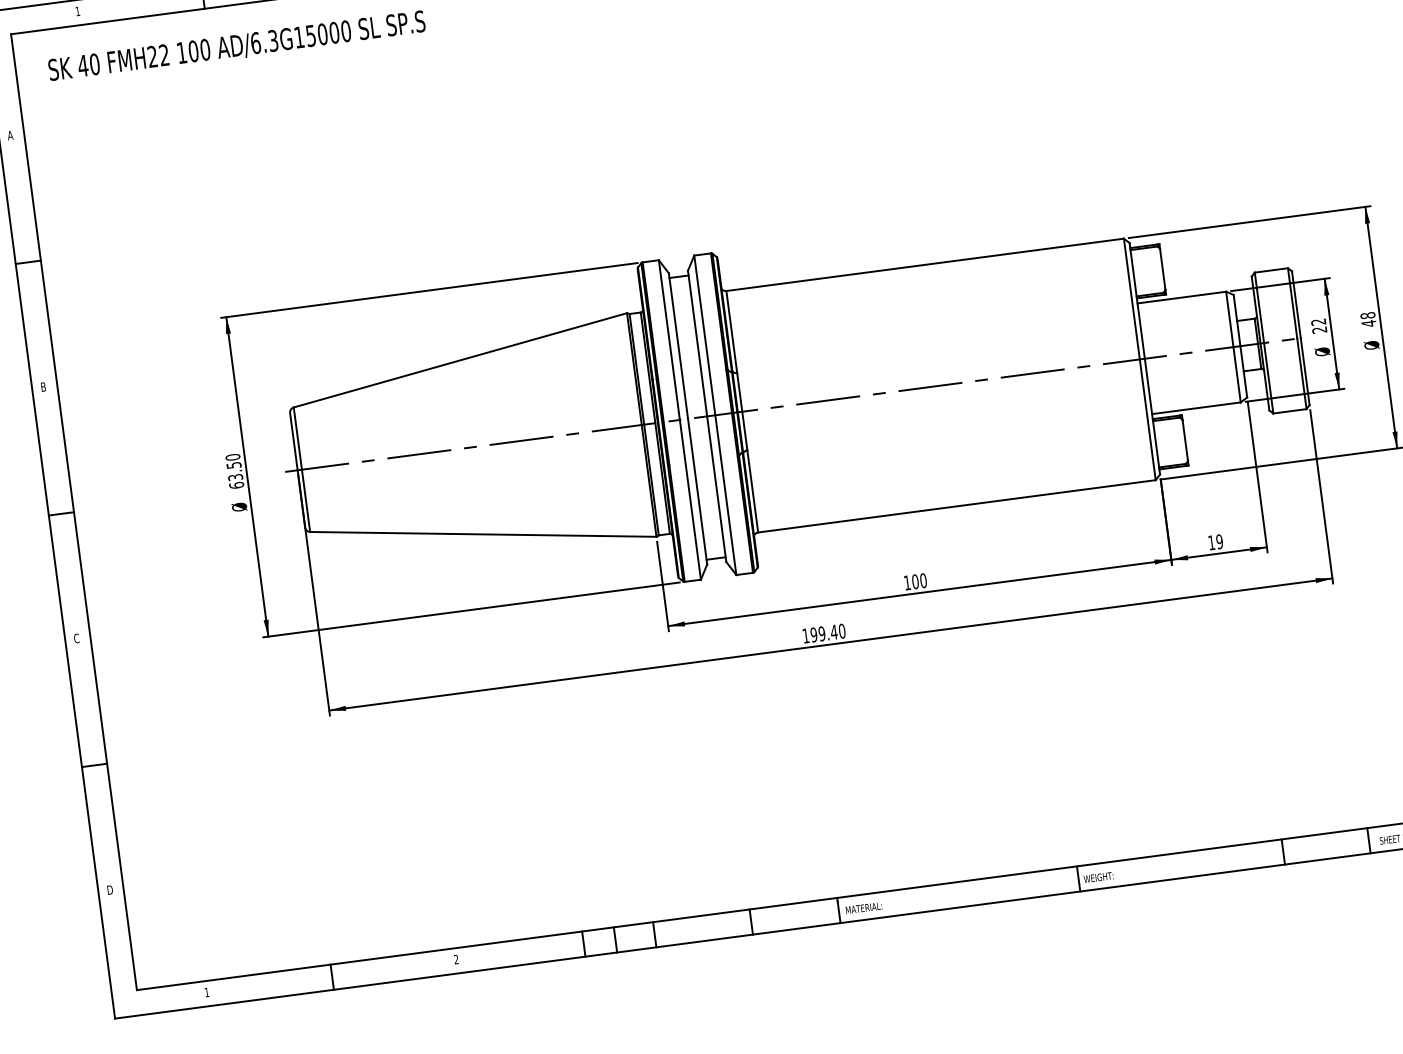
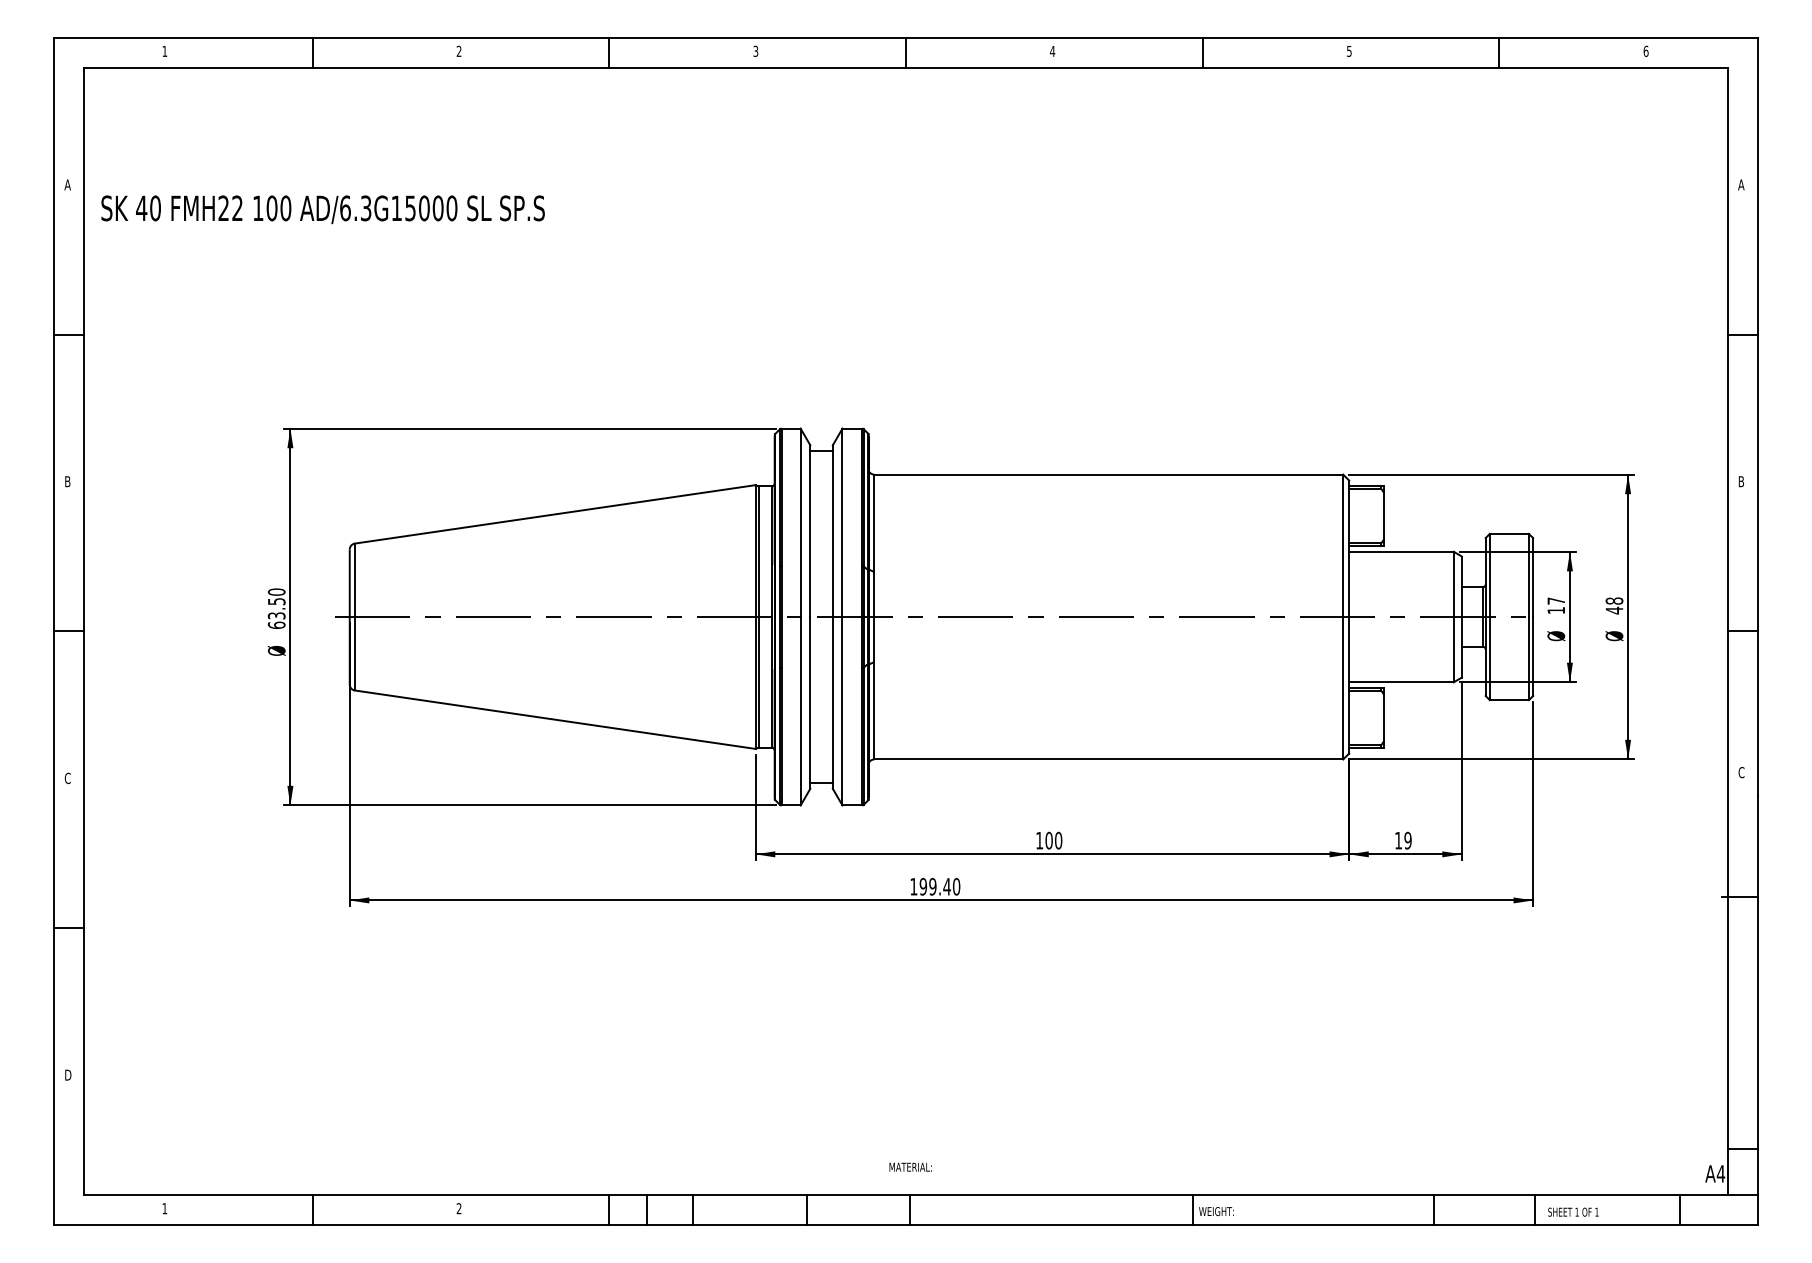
text: (236, 46) -> (322, 209), moved
text: (1318, 325) -> (1555, 605), 22 -> 17
text: (863, 907) -> (910, 1166), moved

